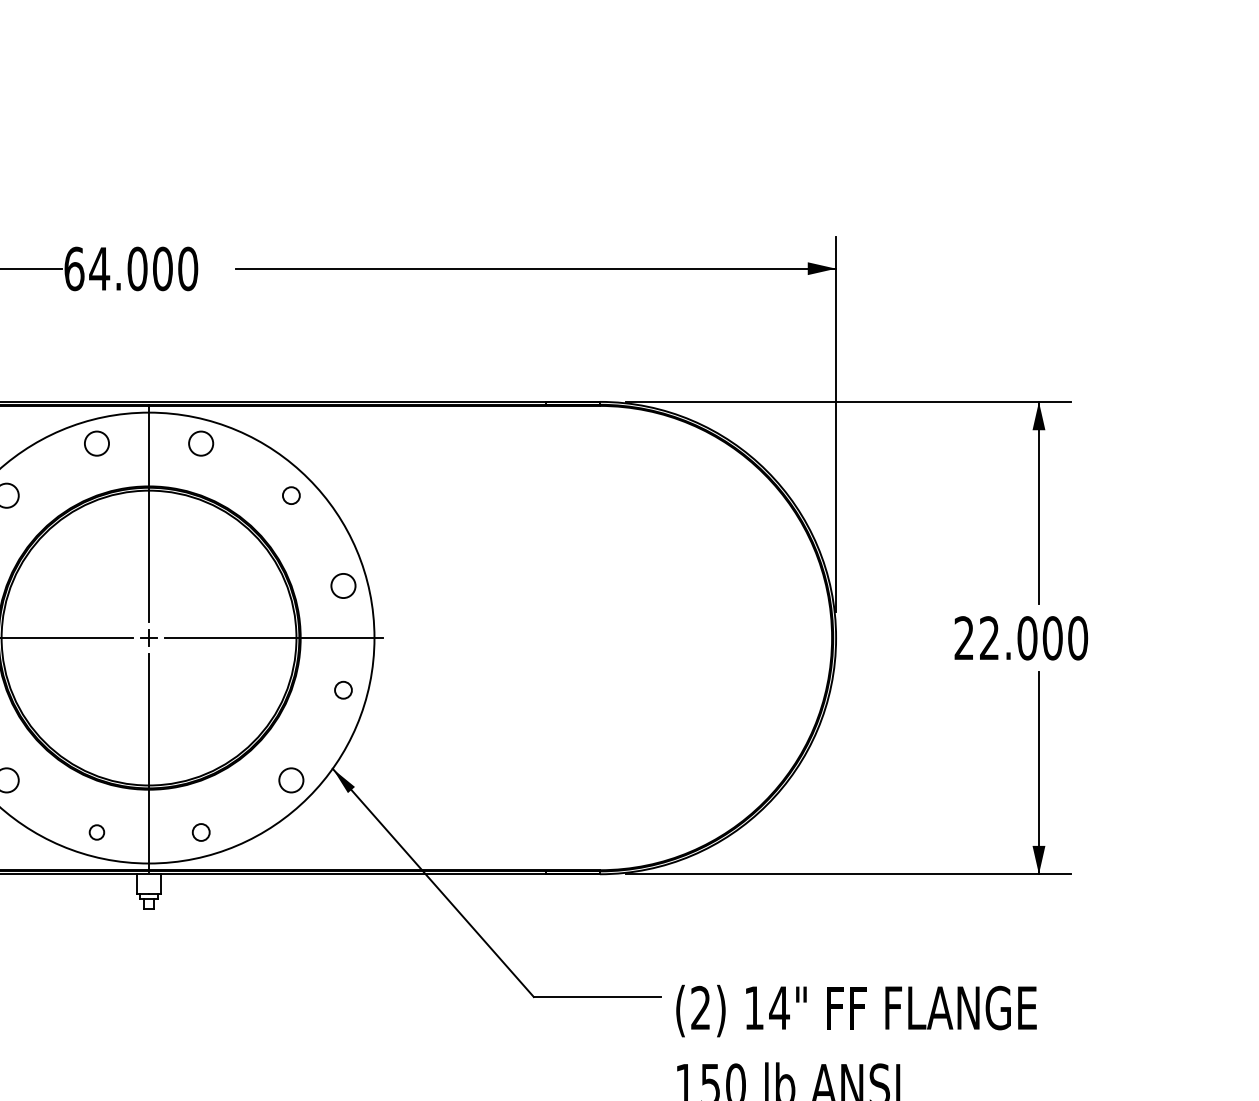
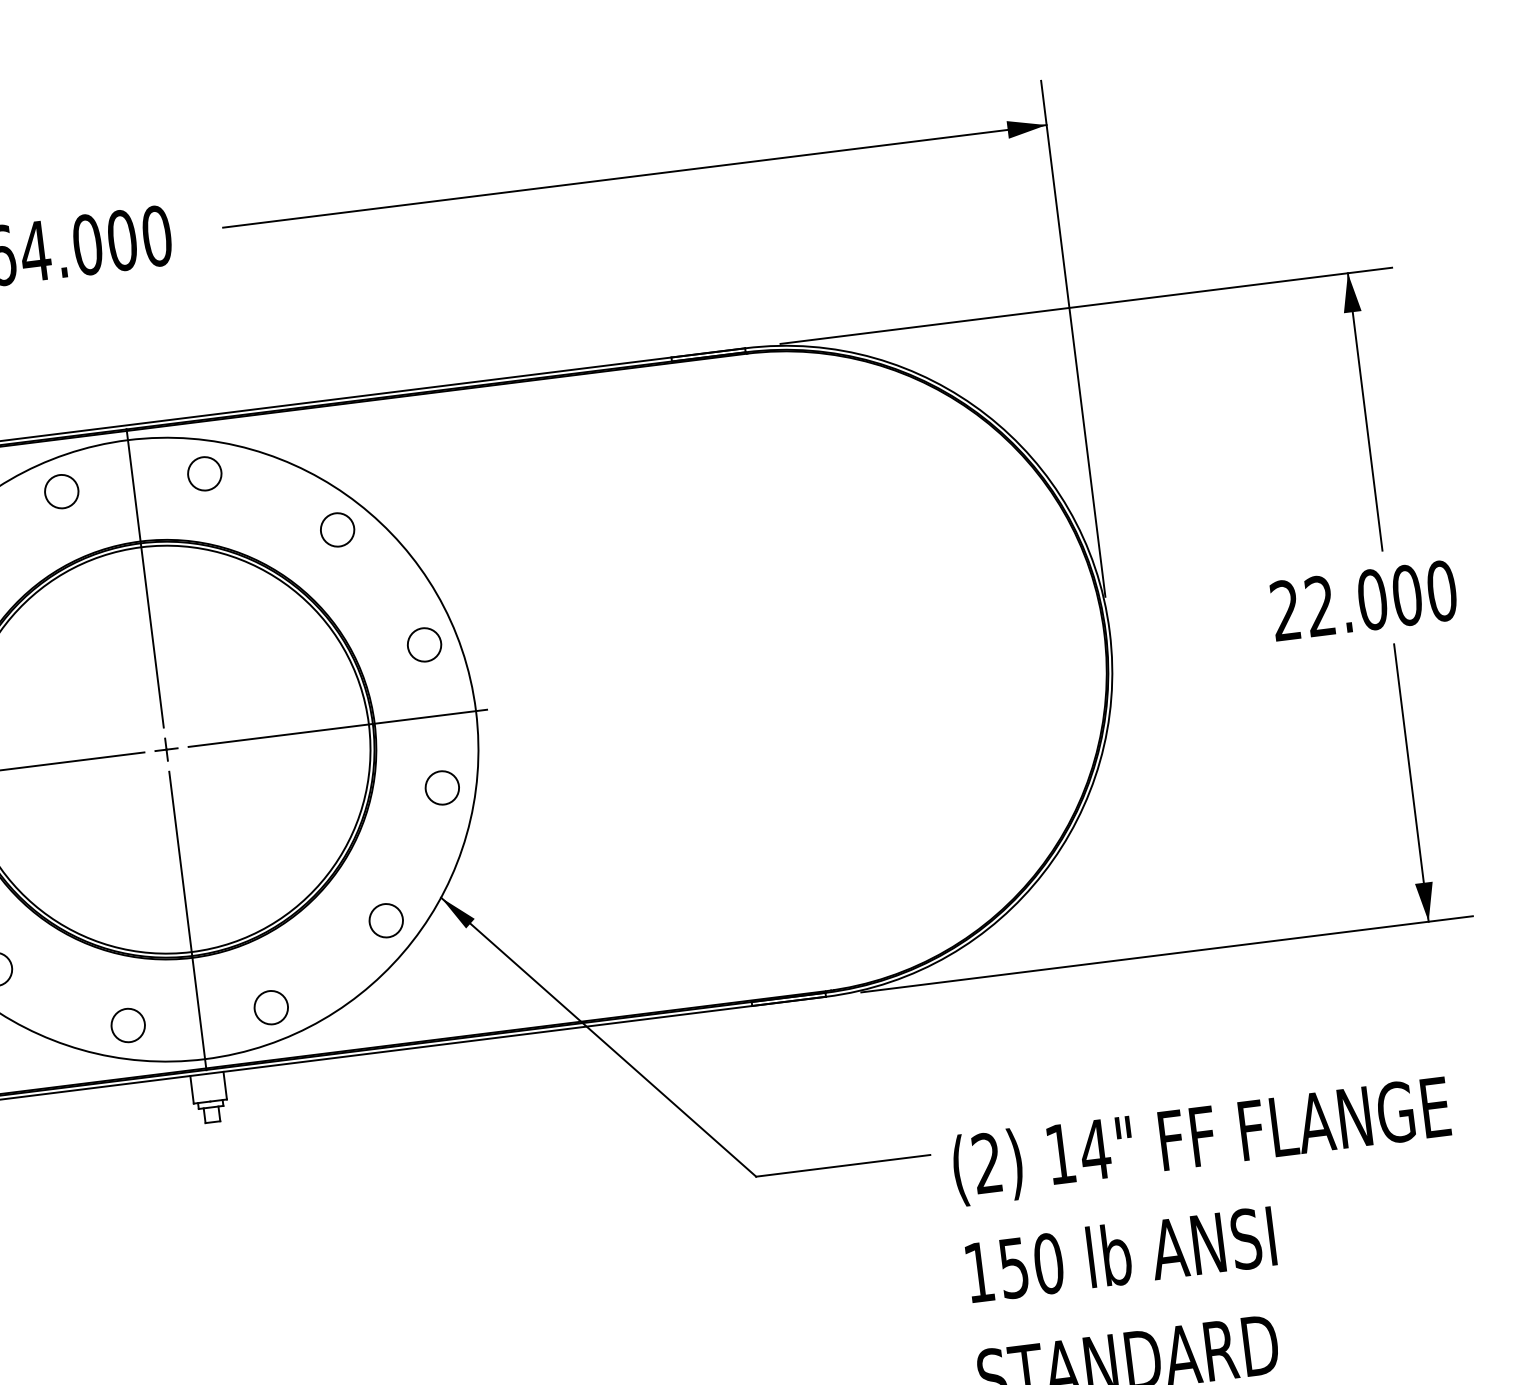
circle: (291, 495) -> (337, 529), size x1.43
circle: (343, 690) -> (442, 788), size x1.43
circle: (96, 832) -> (127, 1025), size x1.67
circle: (201, 832) -> (271, 1007), size x1.43

